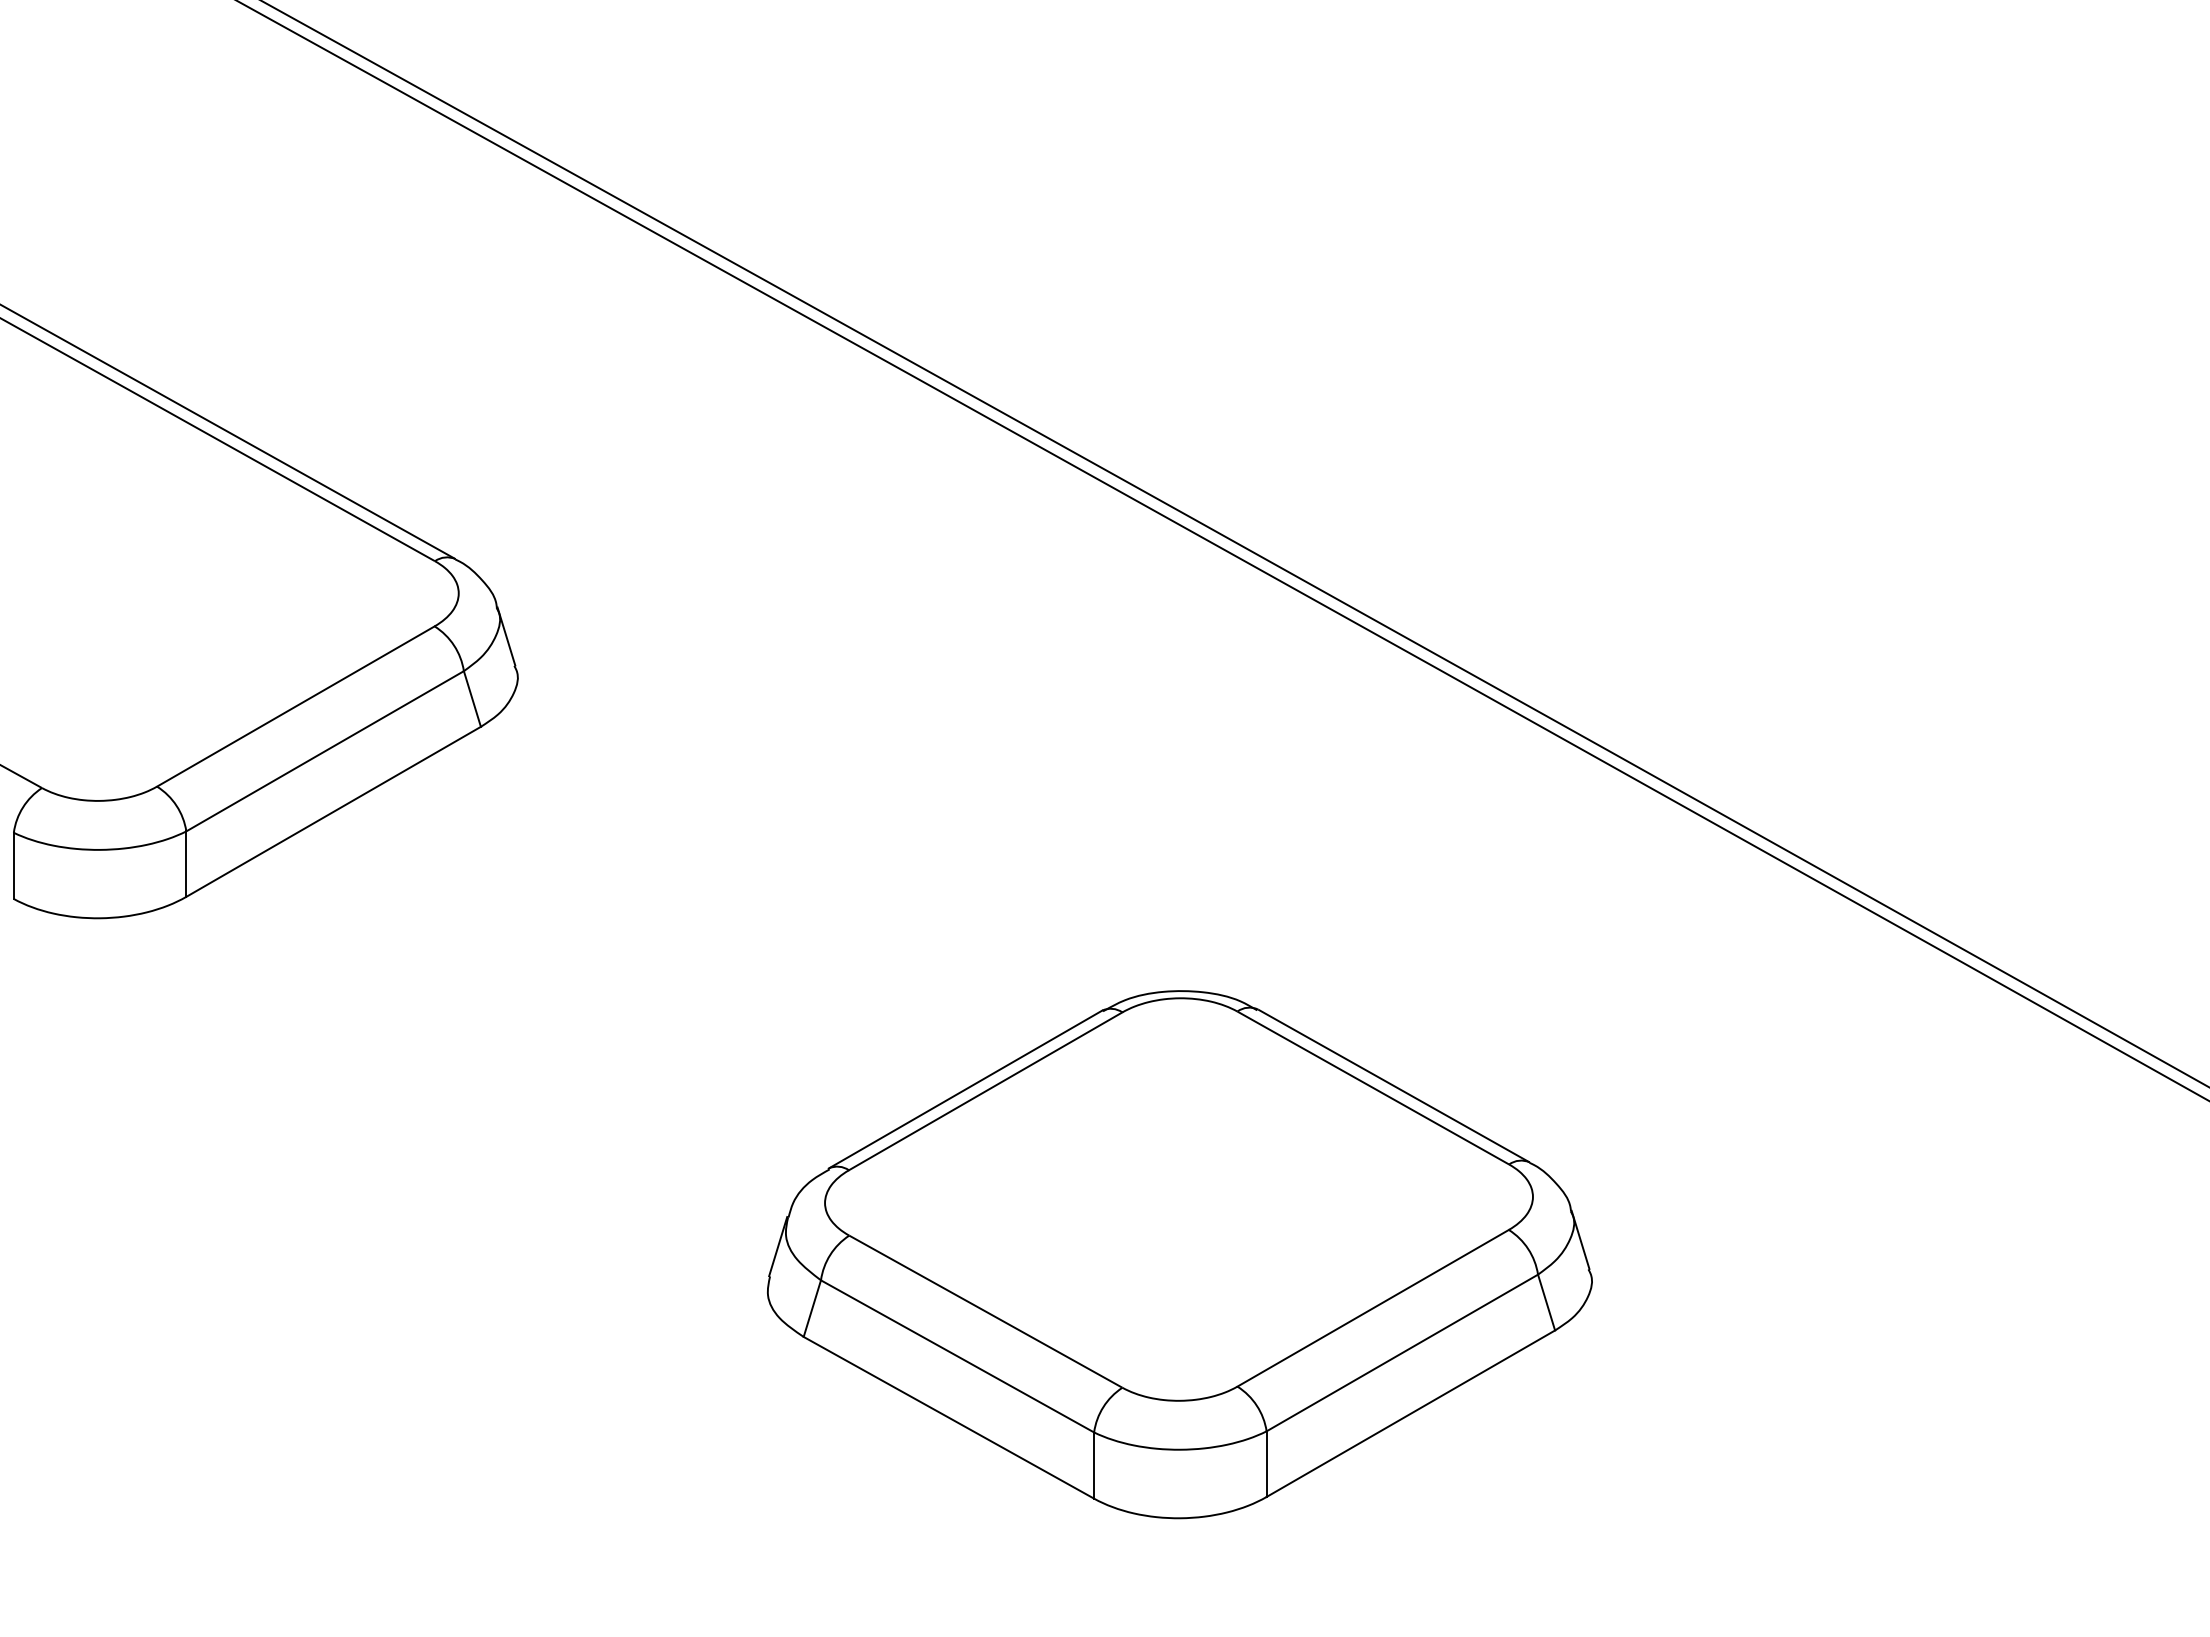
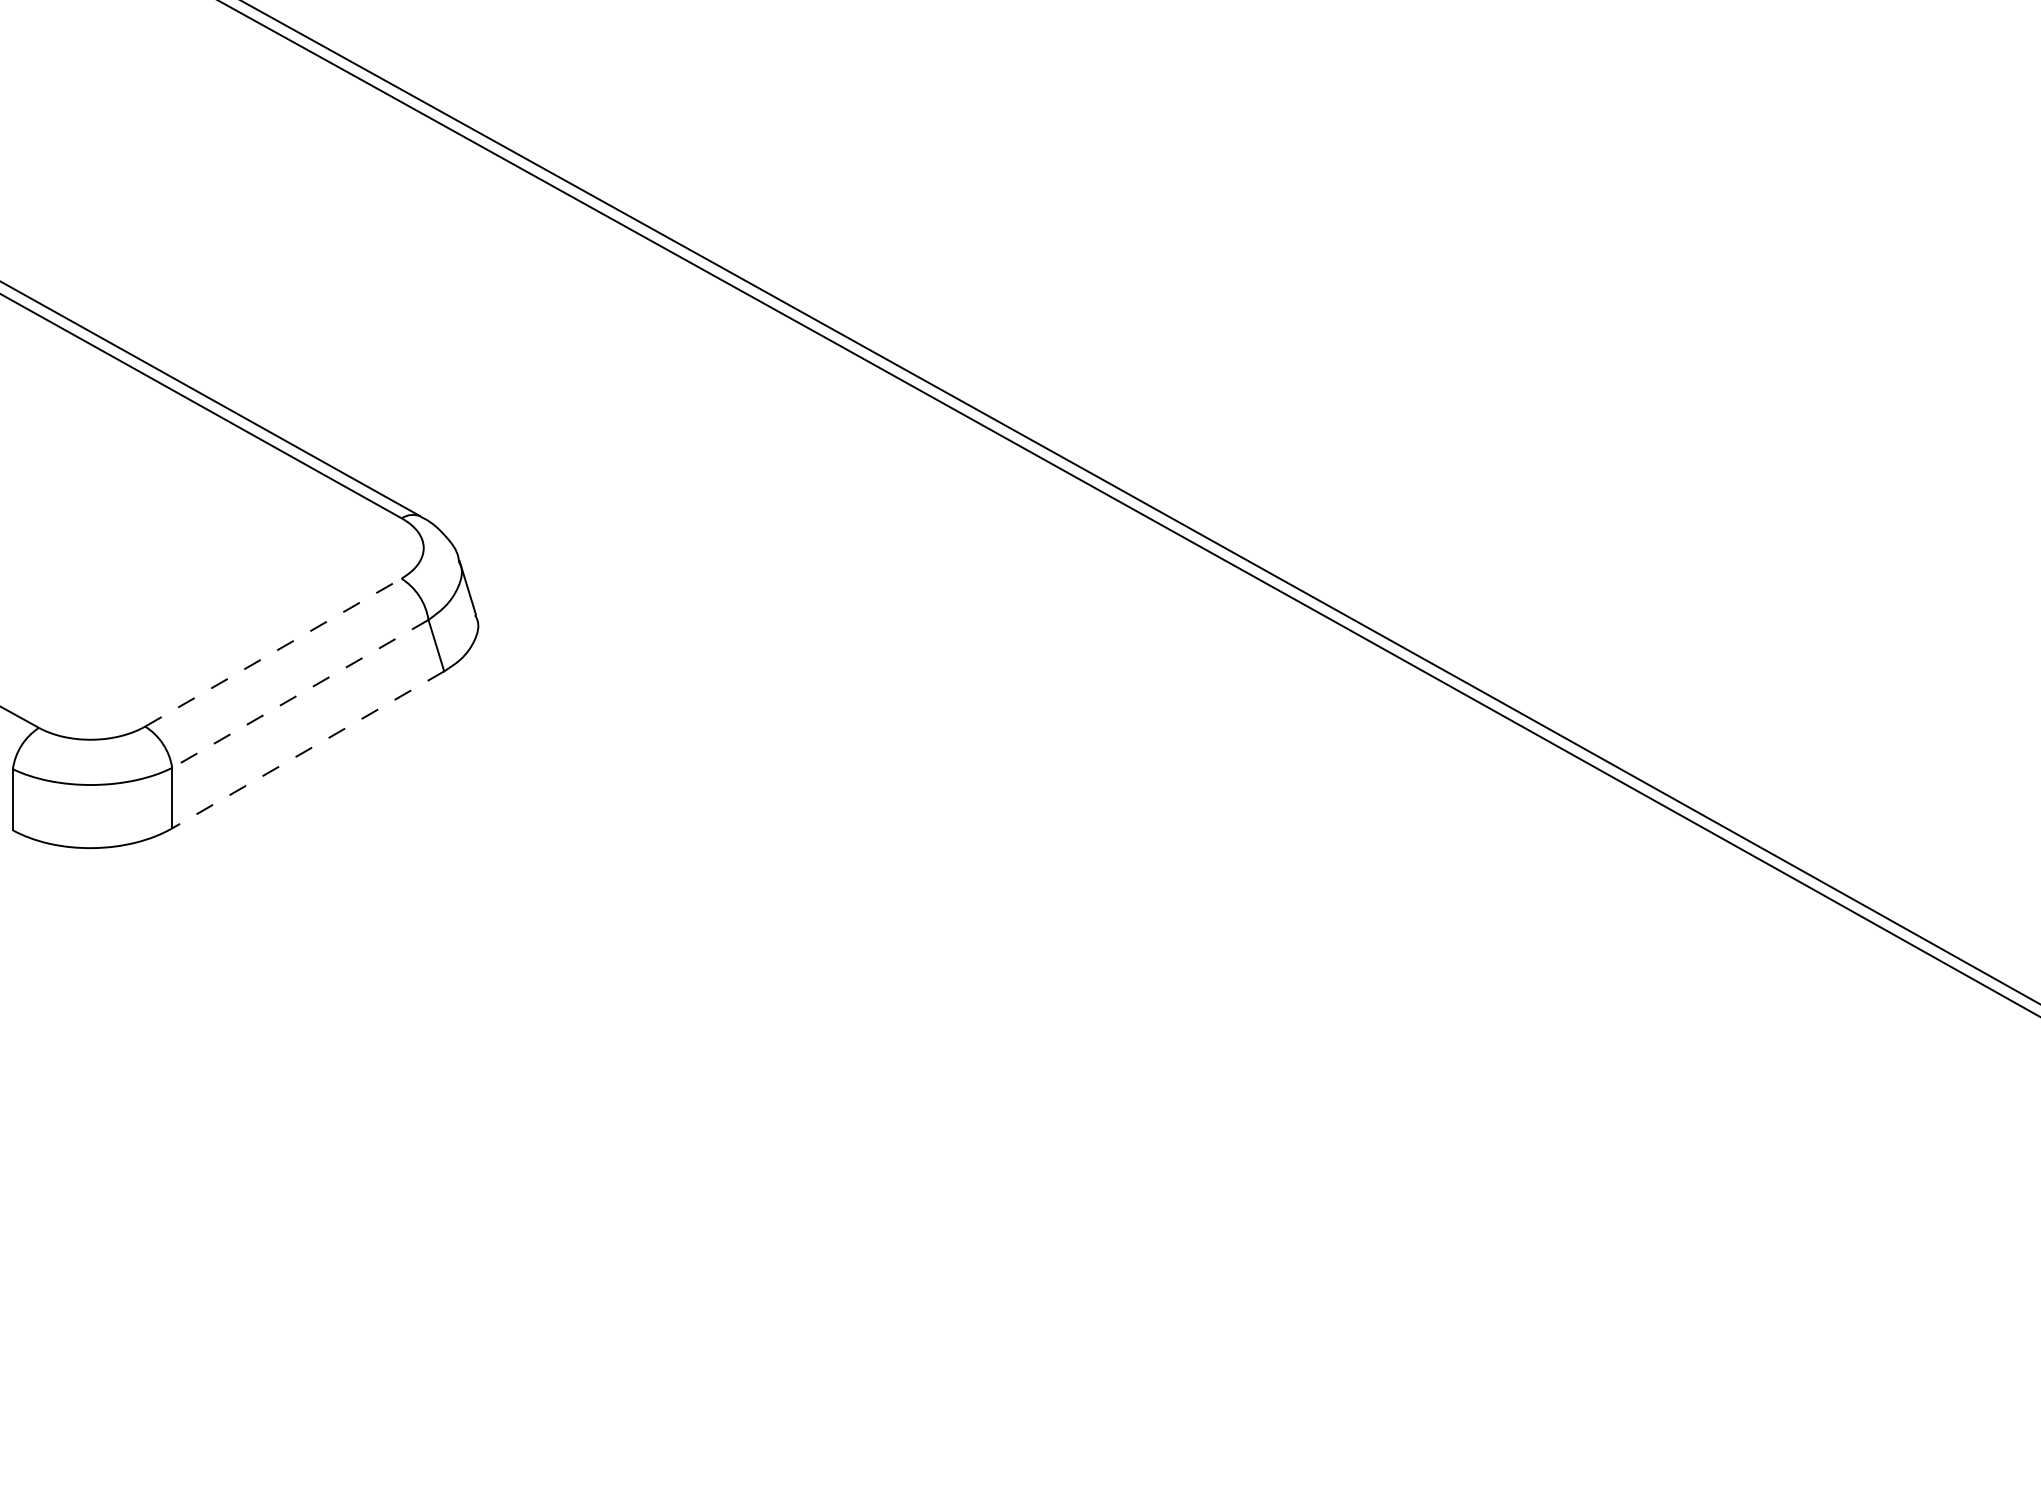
line: (296, 706) -> (273, 652), solid -> dashed
line: (324, 751) -> (299, 694), solid -> dashed
line: (333, 812) -> (308, 750), solid -> dashed
part: (1179, 1254) -> (1089, 1158), removed

